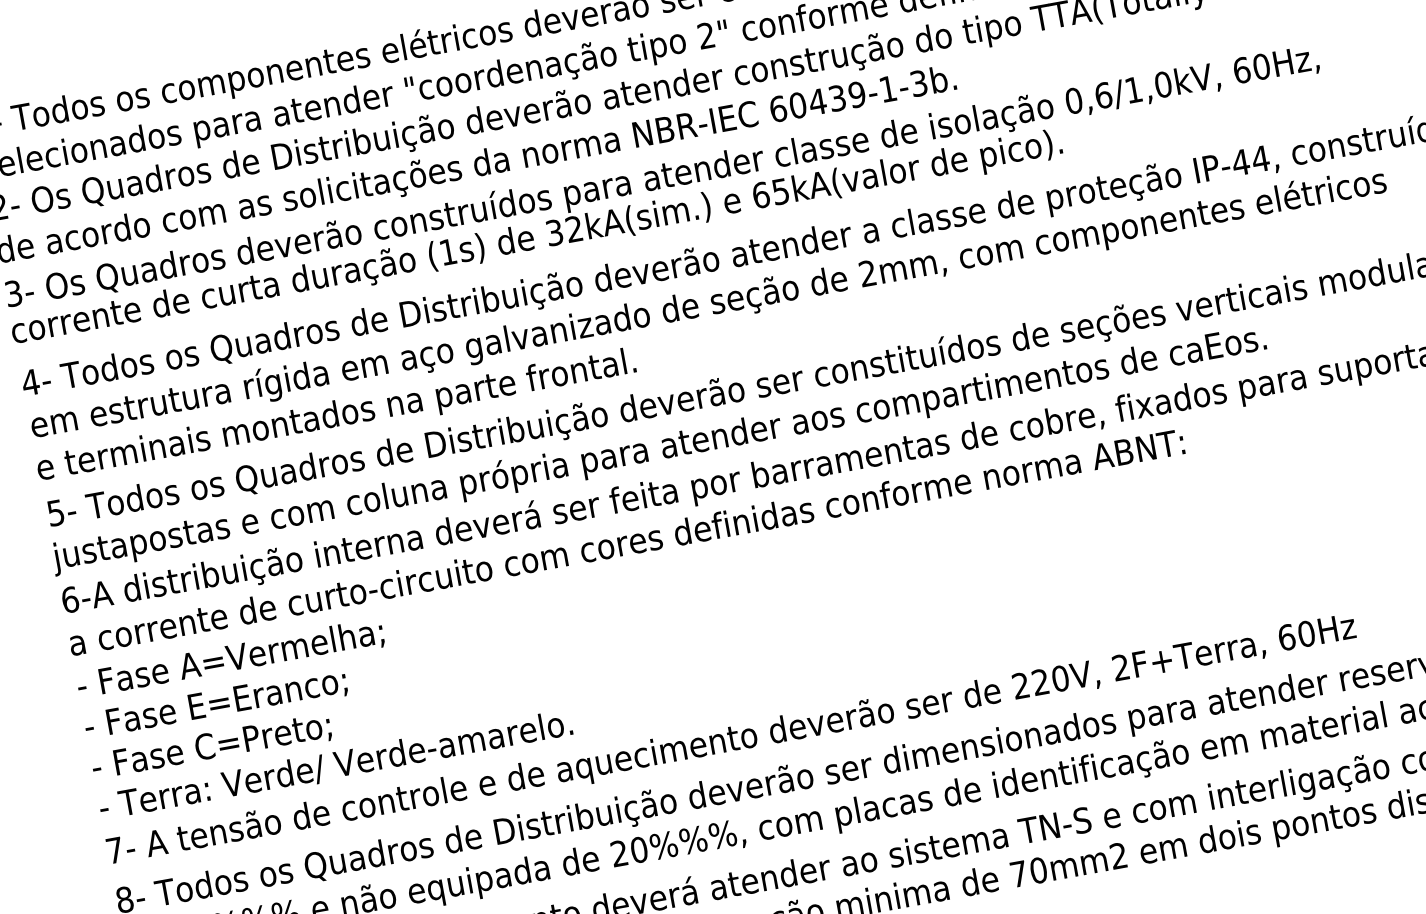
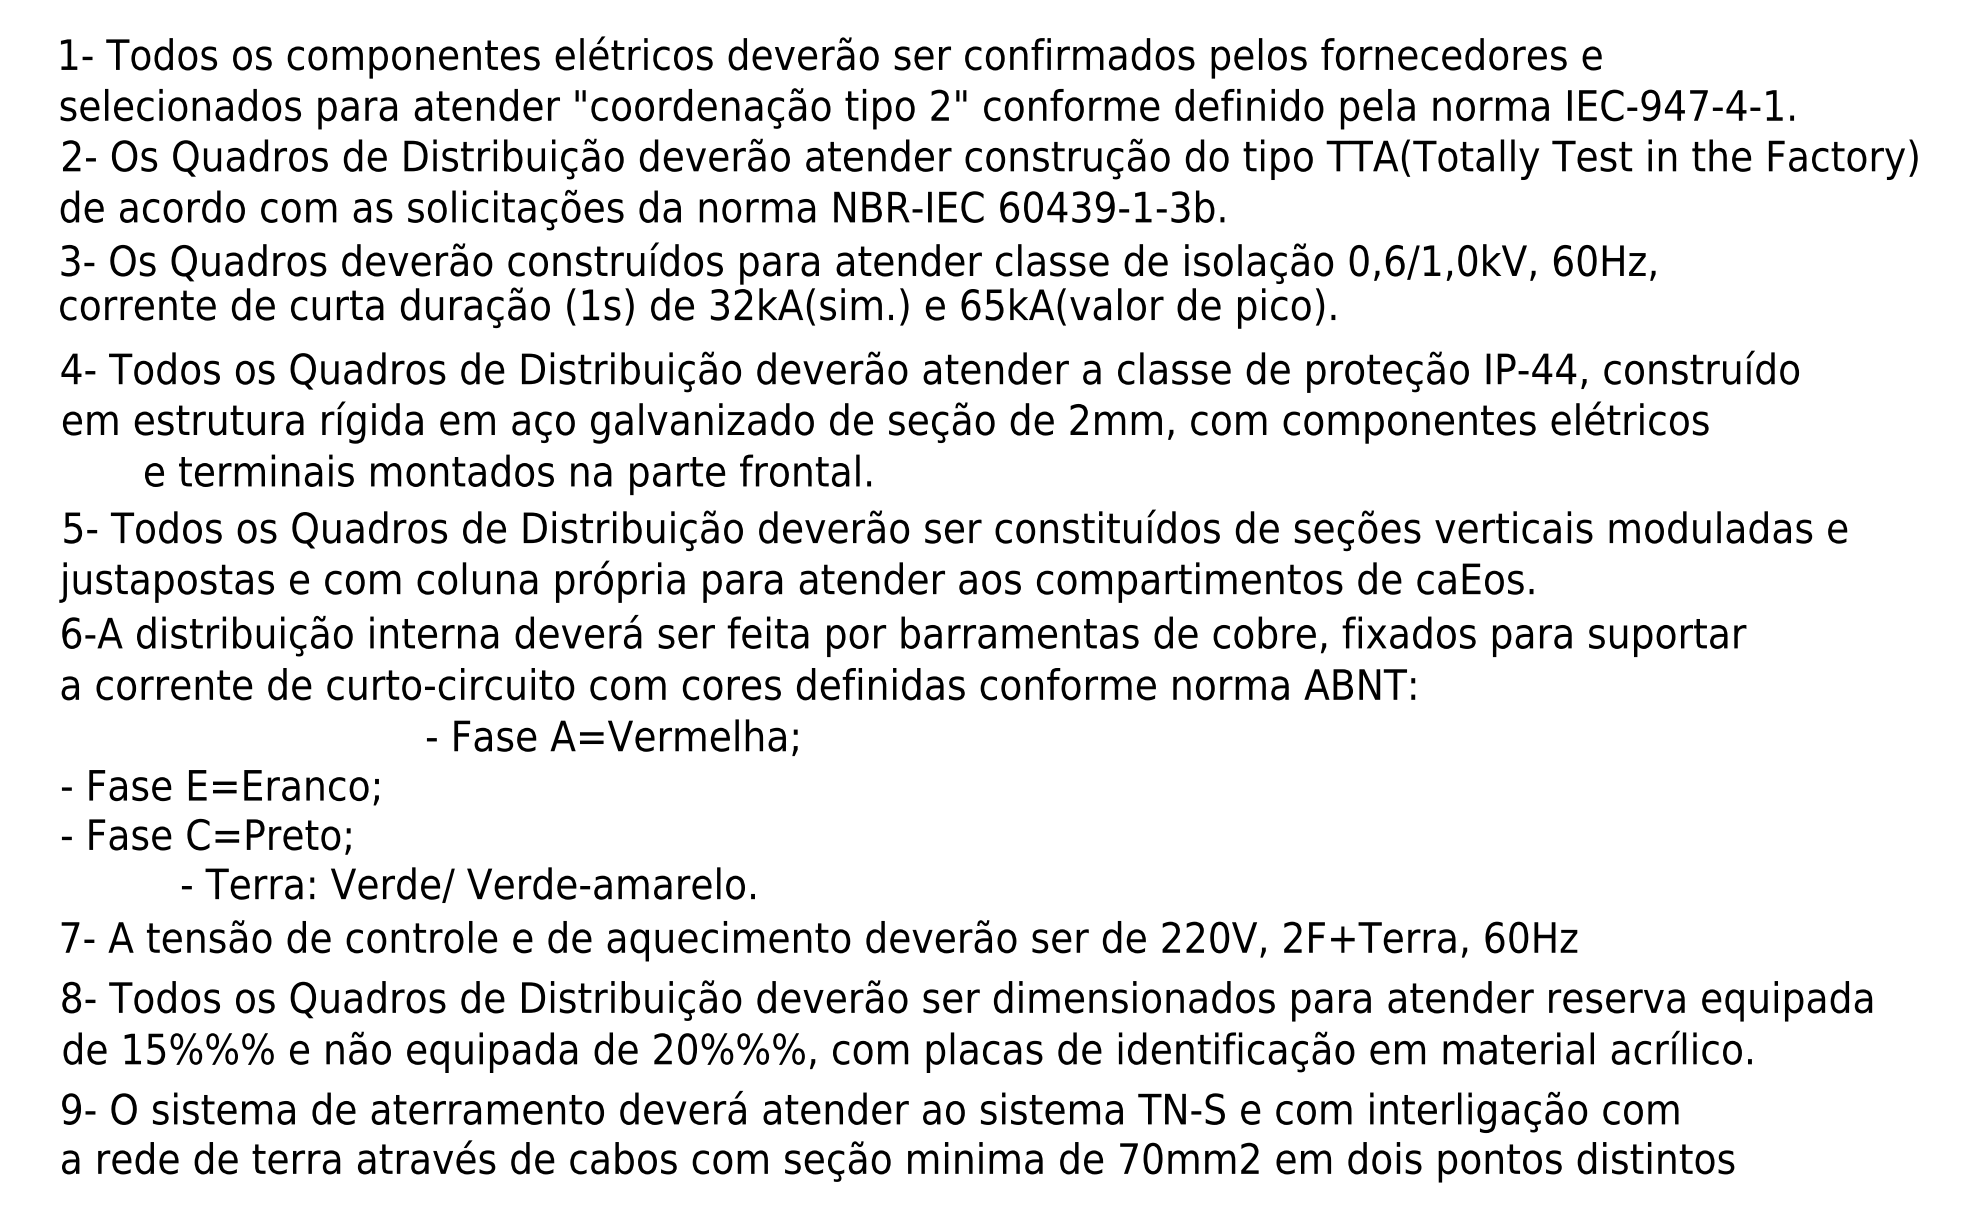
text: (336, 416) -> (507, 474), moved
text: (230, 659) -> (612, 737), moved
text: (335, 765) -> (468, 884), moved

